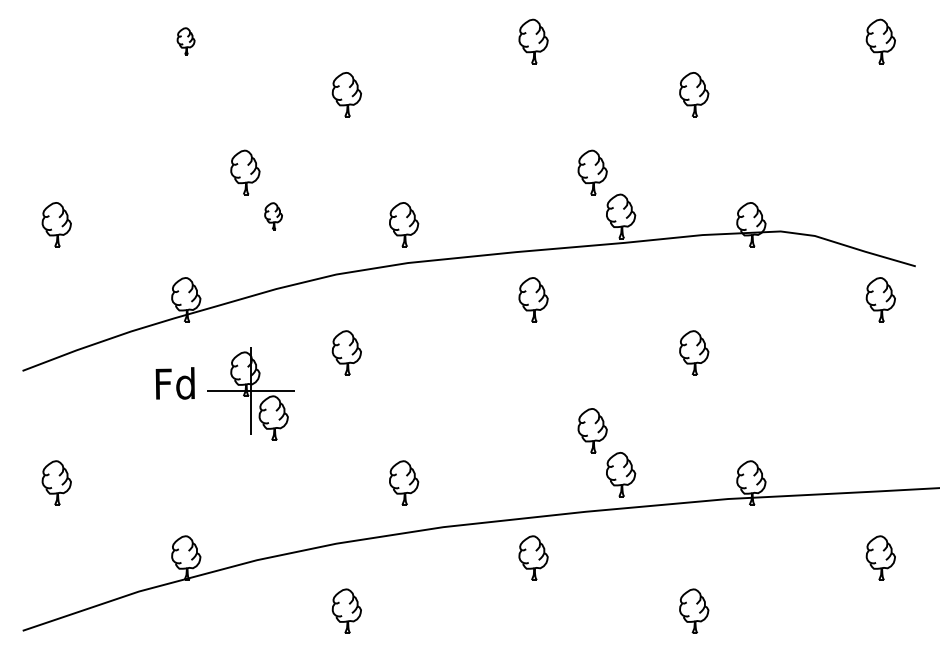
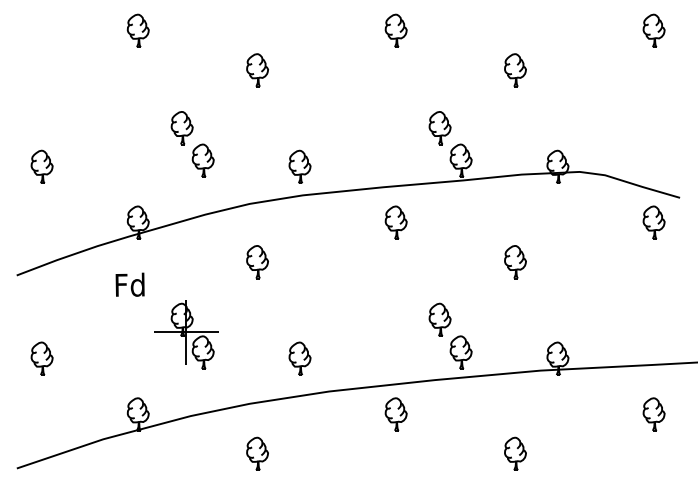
part: (185, 41) -> (137, 30), size x1.67
part: (272, 216) -> (202, 160), size x1.67
part: (251, 393) -> (186, 334), moved

